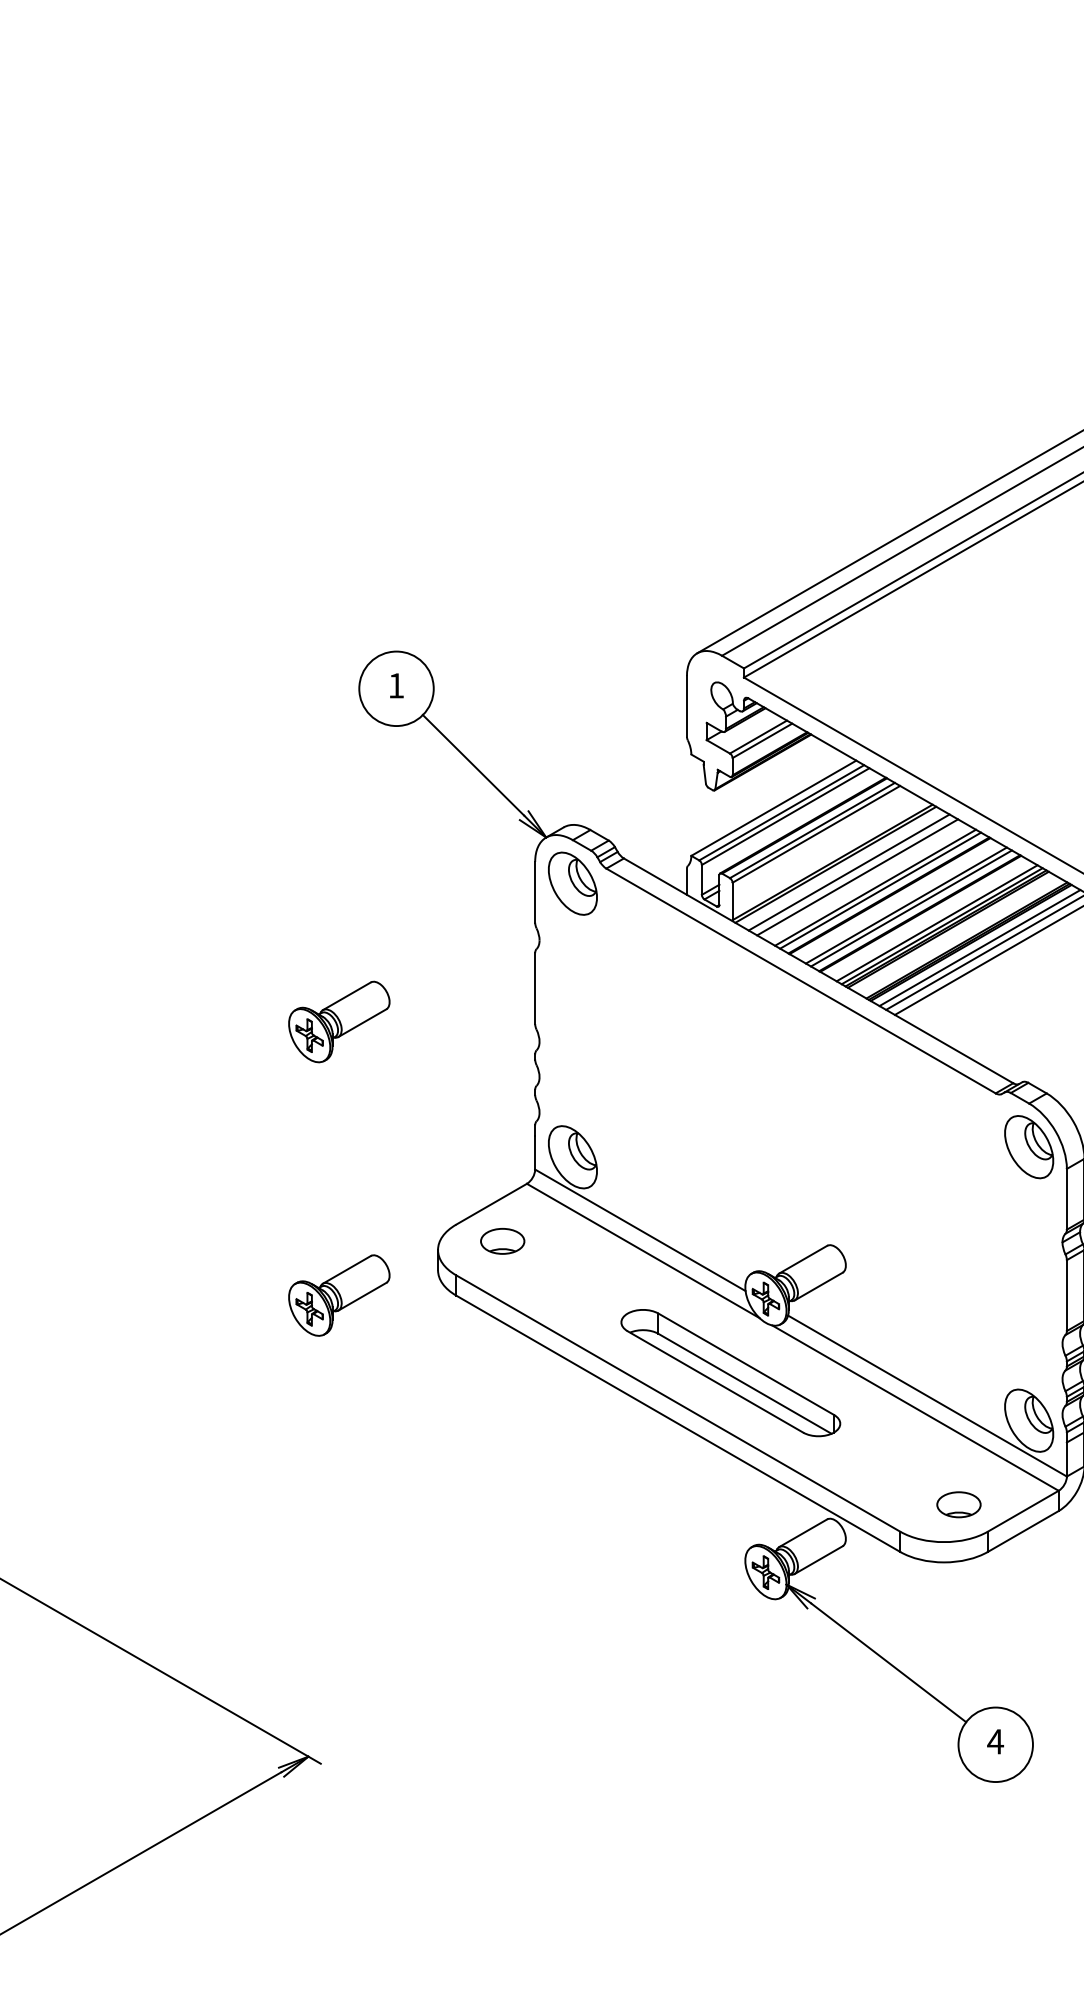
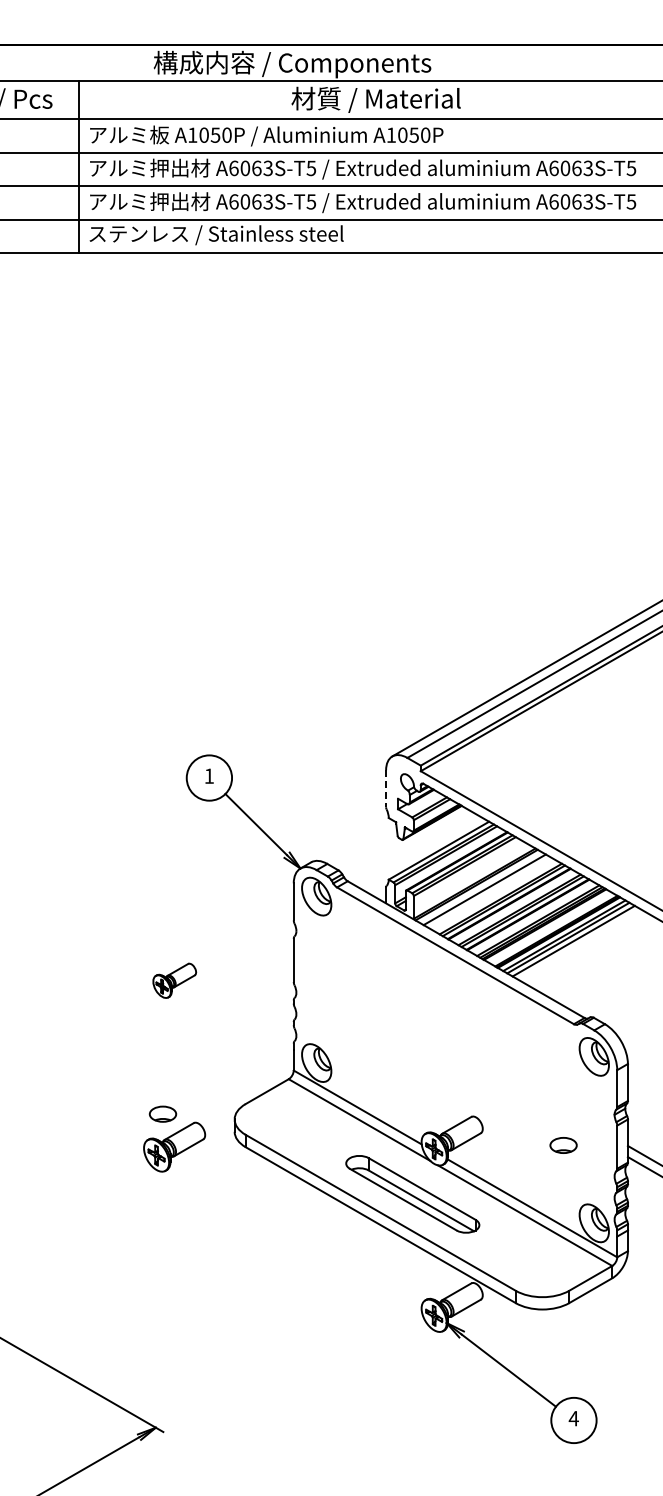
line: (687, 707) -> (386, 789), solid -> dashed
line: (856, 876) -> (489, 892), removed
part: (339, 1021) -> (174, 980), size x0.7
part: (501, 1240) -> (162, 1113), moved
part: (958, 1504) -> (563, 1145), moved

